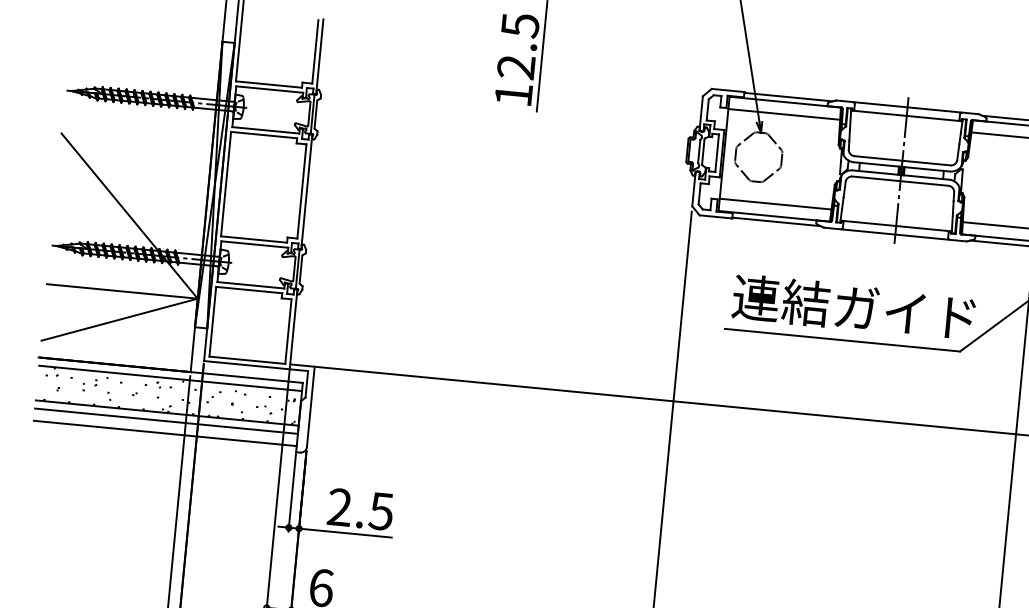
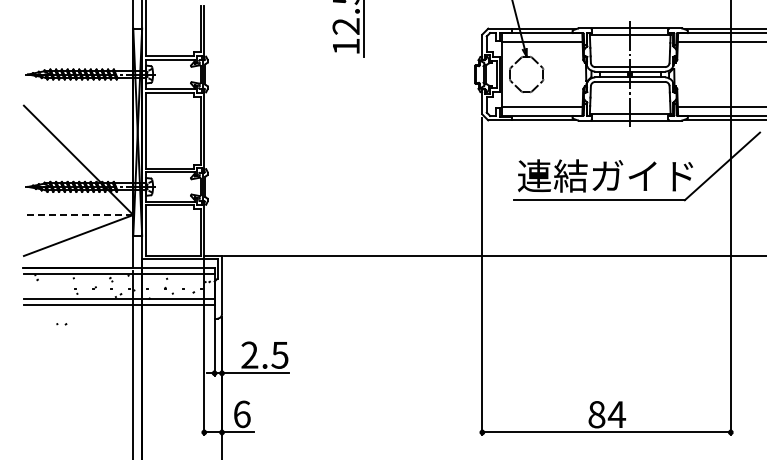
line: (122, 292) -> (78, 215), solid -> dashed
part: (89, 384) -> (61, 324), moved
line: (164, 433) -> (118, 314), removed

